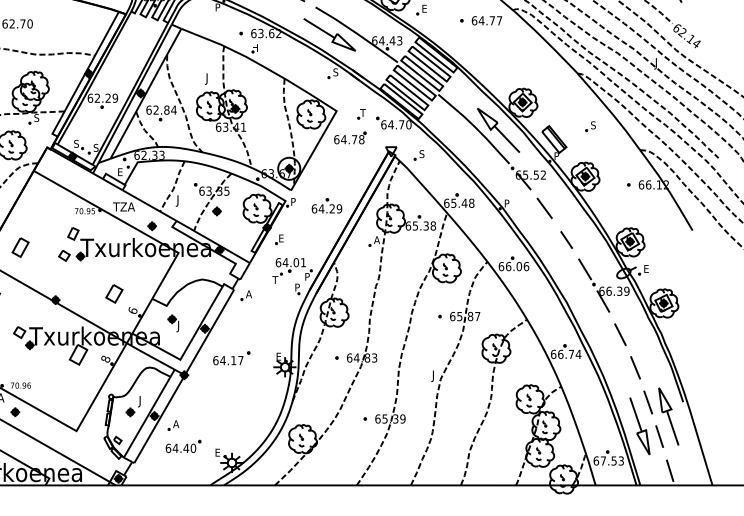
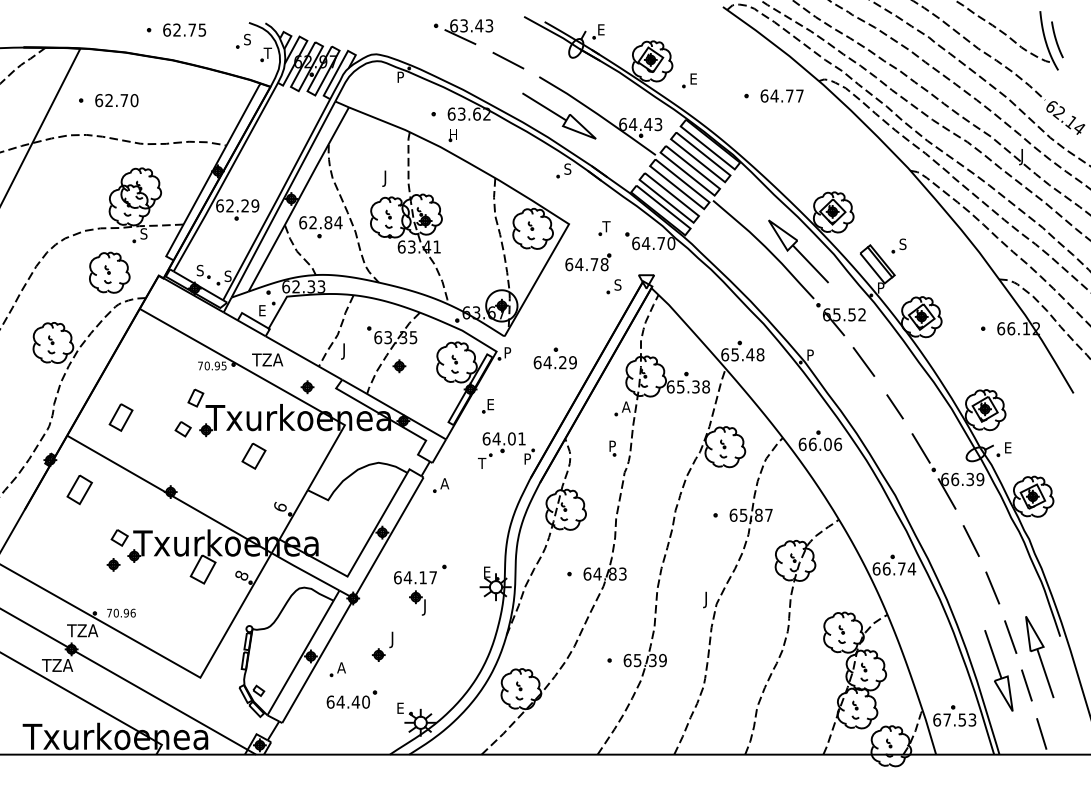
part: (590, 126) -> (898, 245), moved
part: (418, 155) -> (613, 286), moved
part: (297, 289) -> (612, 448), moved
part: (114, 293) -> (253, 455), moved
part: (173, 323) -> (417, 602), moved
part: (133, 406) -> (382, 646), moved
part: (15, 411) -> (113, 564), moved

